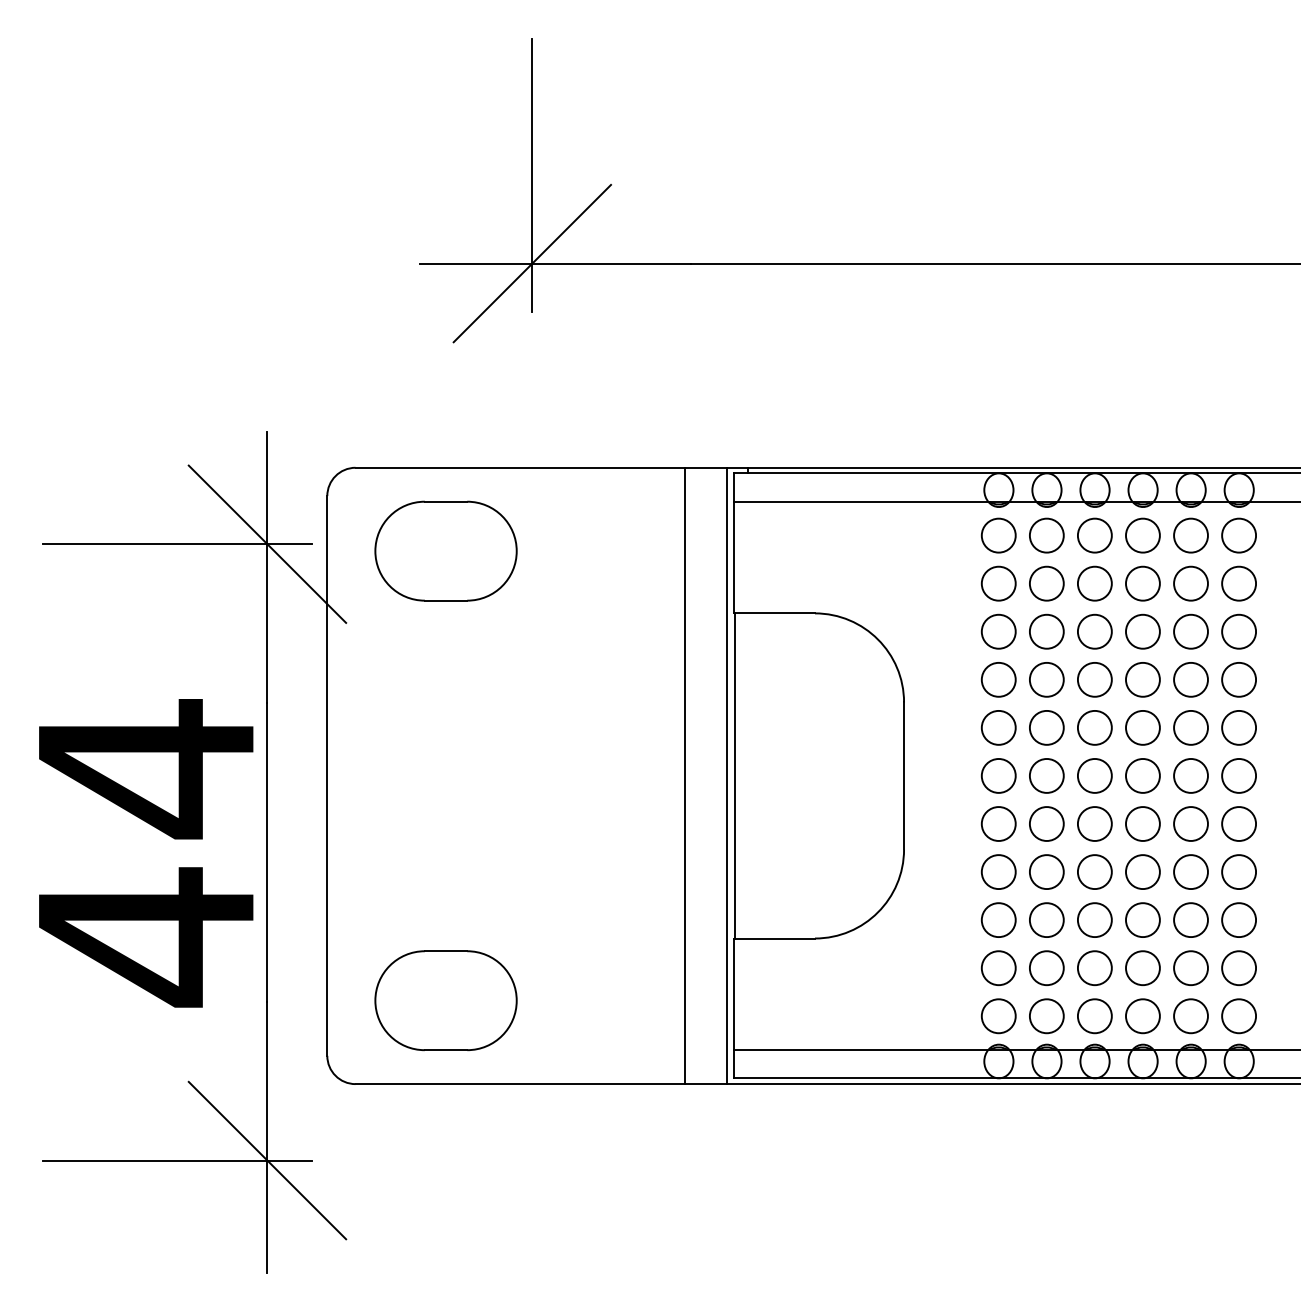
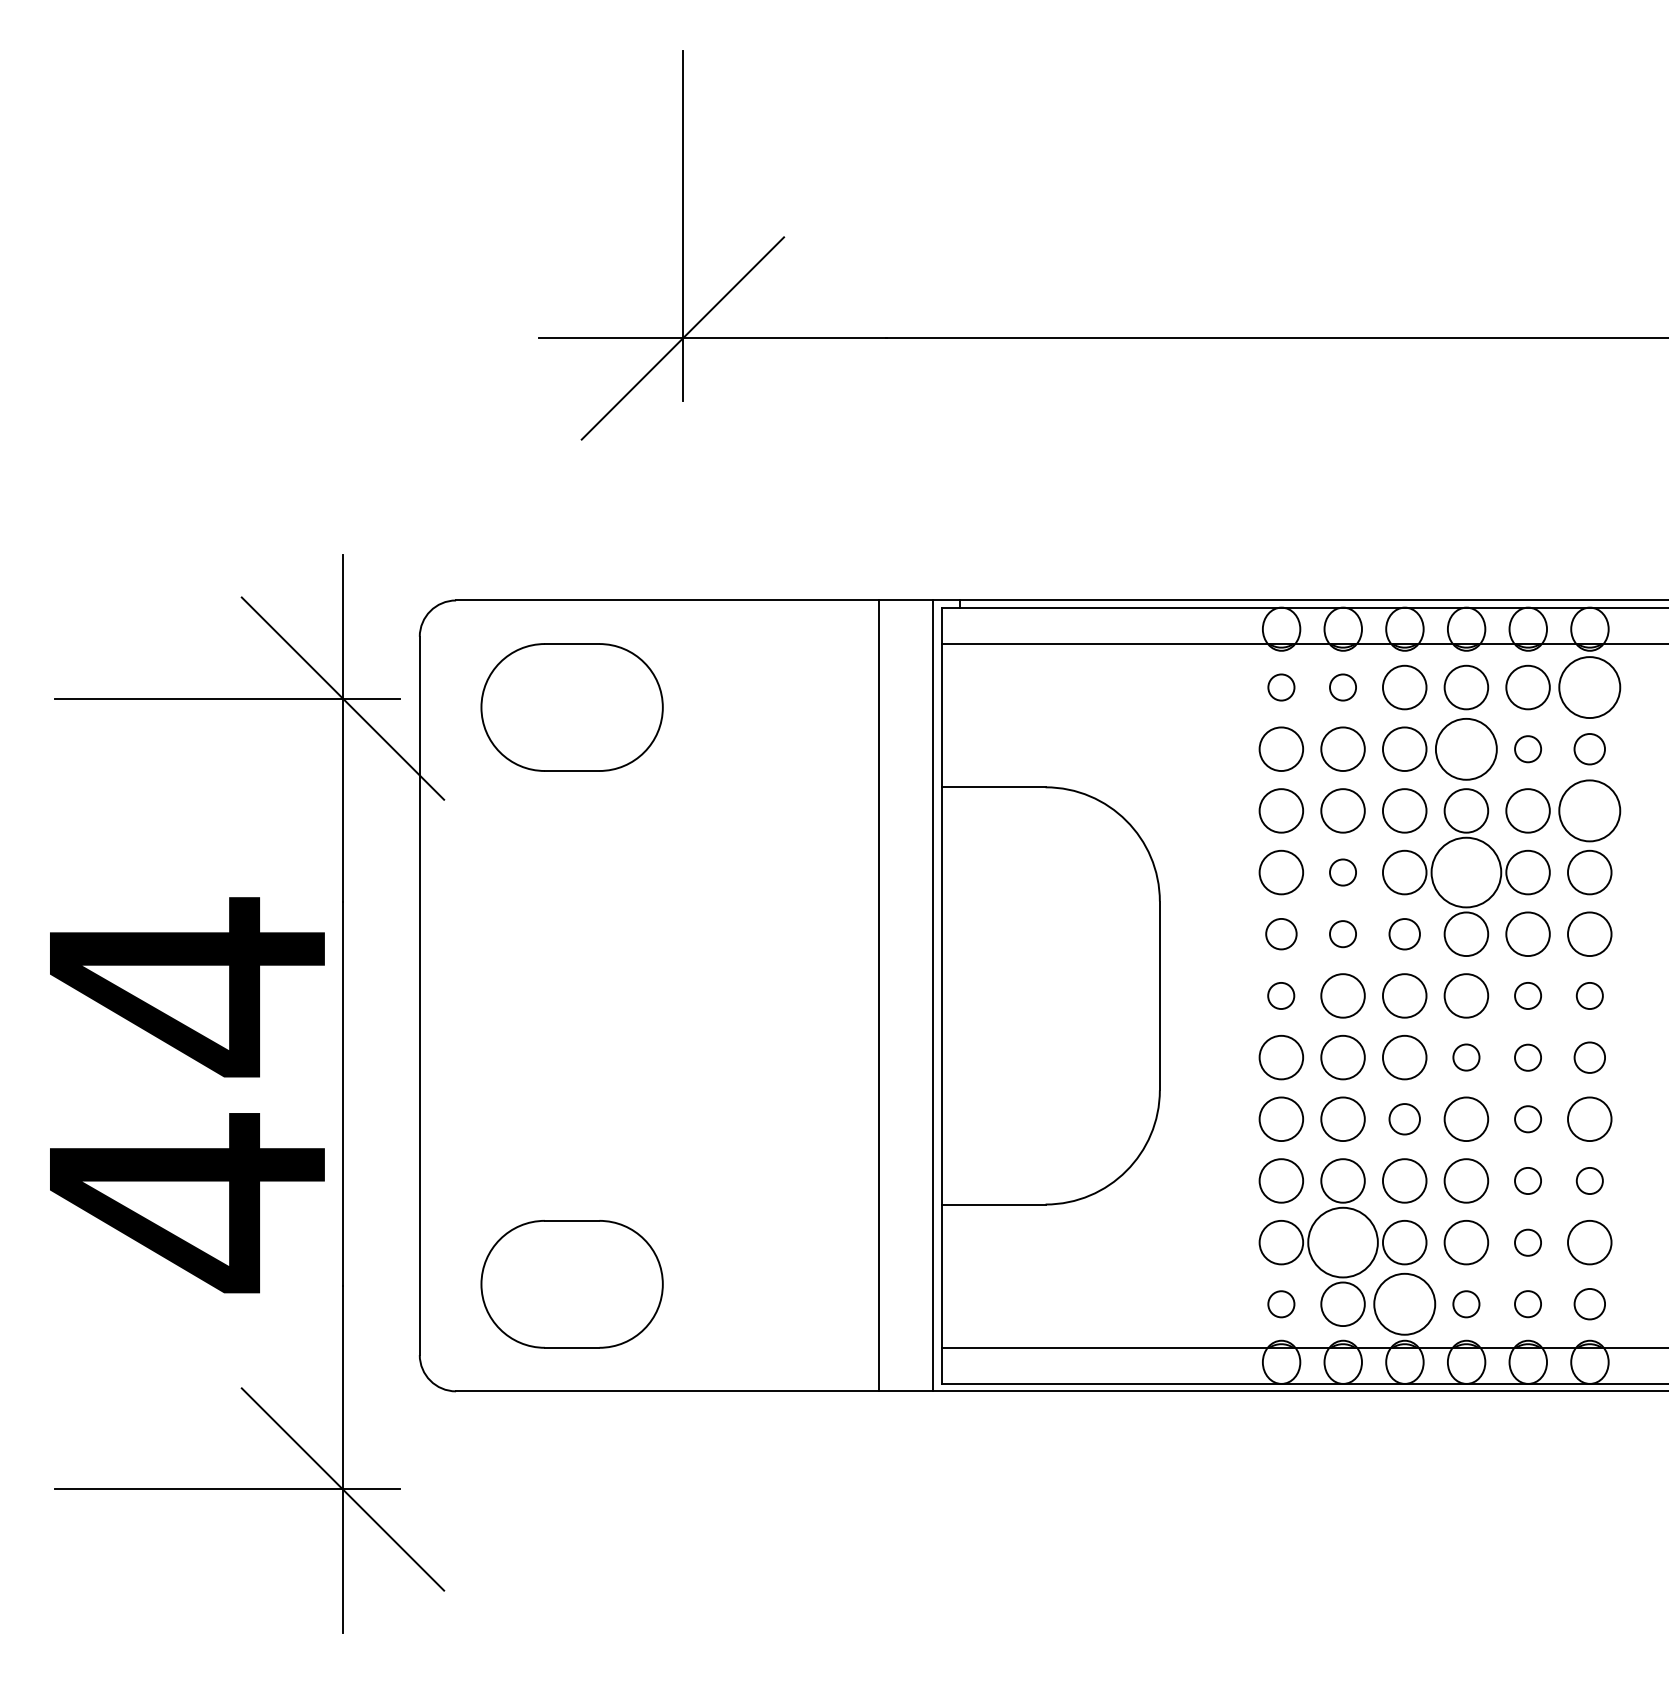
circle: (998, 535) -> (1281, 687), size x0.6
circle: (1046, 535) -> (1342, 687), size x0.6
circle: (1238, 535) -> (1589, 687), size x1.4
circle: (1143, 583) -> (1466, 748), size x1.4
circle: (1190, 583) -> (1527, 749), size x0.6
circle: (1238, 583) -> (1589, 749), size x0.7
circle: (1238, 631) -> (1589, 810), size x1.4
circle: (1046, 679) -> (1342, 872), size x0.6
circle: (1143, 679) -> (1466, 872), size x1.6
circle: (998, 727) -> (1281, 933), size x0.7
circle: (1046, 727) -> (1342, 933), size x0.6
circle: (1094, 728) -> (1404, 934), size x0.7
circle: (998, 775) -> (1280, 995), size x0.6
circle: (1190, 775) -> (1527, 995), size x0.6
circle: (1238, 775) -> (1589, 995), size x0.6
circle: (1143, 823) -> (1466, 1057), size x0.6
circle: (1190, 823) -> (1527, 1057), size x0.6
circle: (1238, 823) -> (1589, 1057), size x0.7
circle: (1094, 872) -> (1404, 1119), size x0.7
circle: (1190, 872) -> (1527, 1119), size x0.6
circle: (1190, 919) -> (1527, 1180), size x0.6
circle: (1238, 919) -> (1589, 1180), size x0.6
circle: (1046, 968) -> (1342, 1242), size x1.6
circle: (1190, 968) -> (1527, 1242), size x0.6
circle: (1190, 1015) -> (1527, 1303), size x0.6
circle: (1238, 1015) -> (1589, 1303), size x0.7
circle: (998, 1016) -> (1281, 1304), size x0.6
circle: (1094, 1016) -> (1404, 1304), size x1.4
circle: (1143, 1016) -> (1466, 1304), size x0.6

